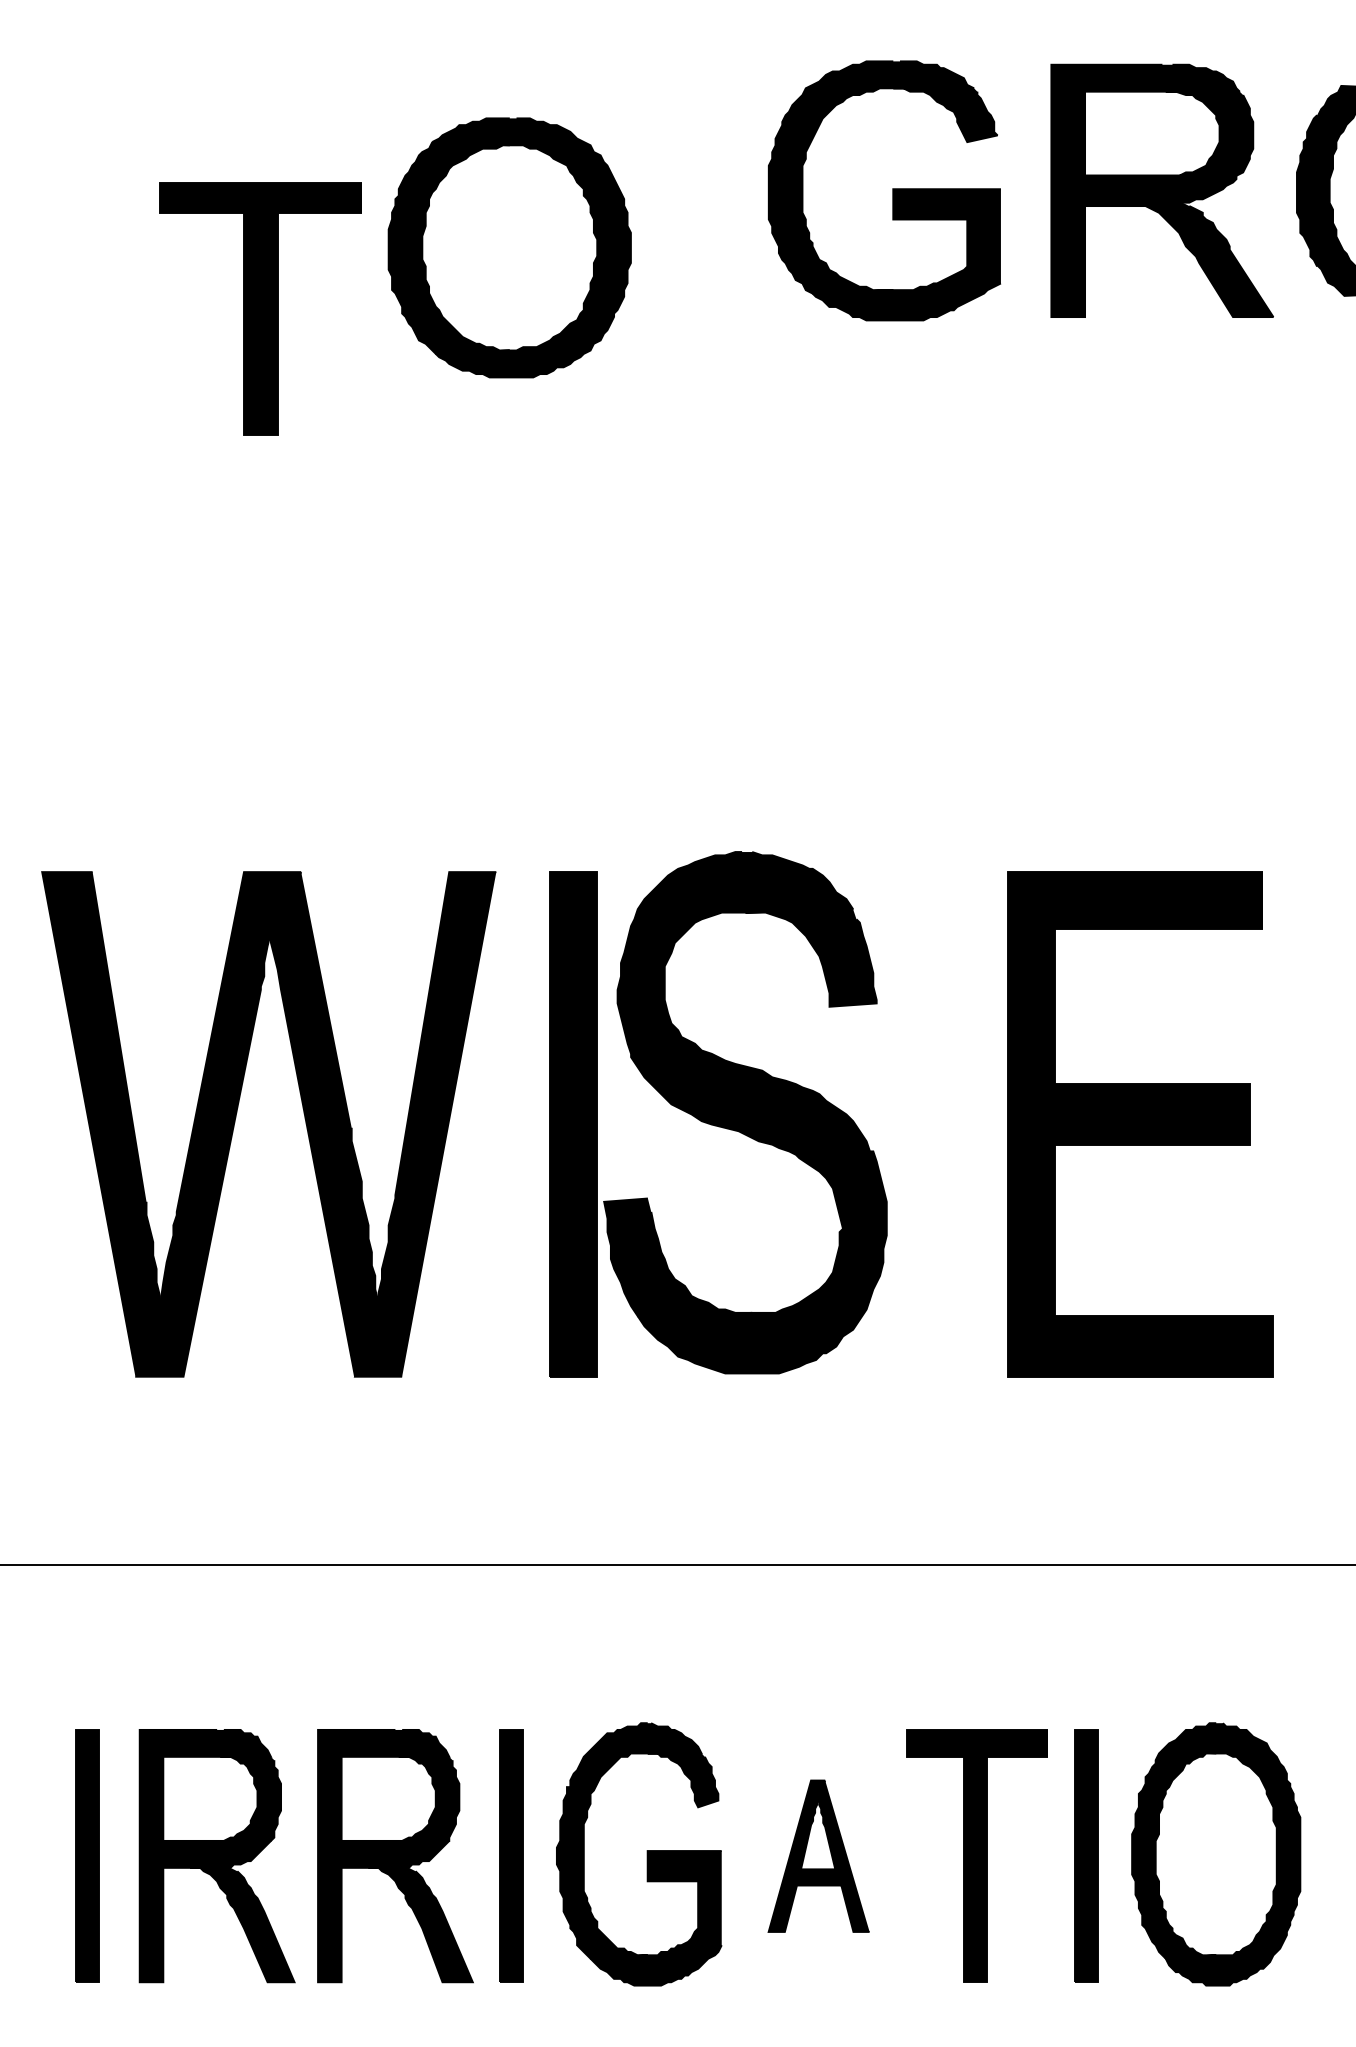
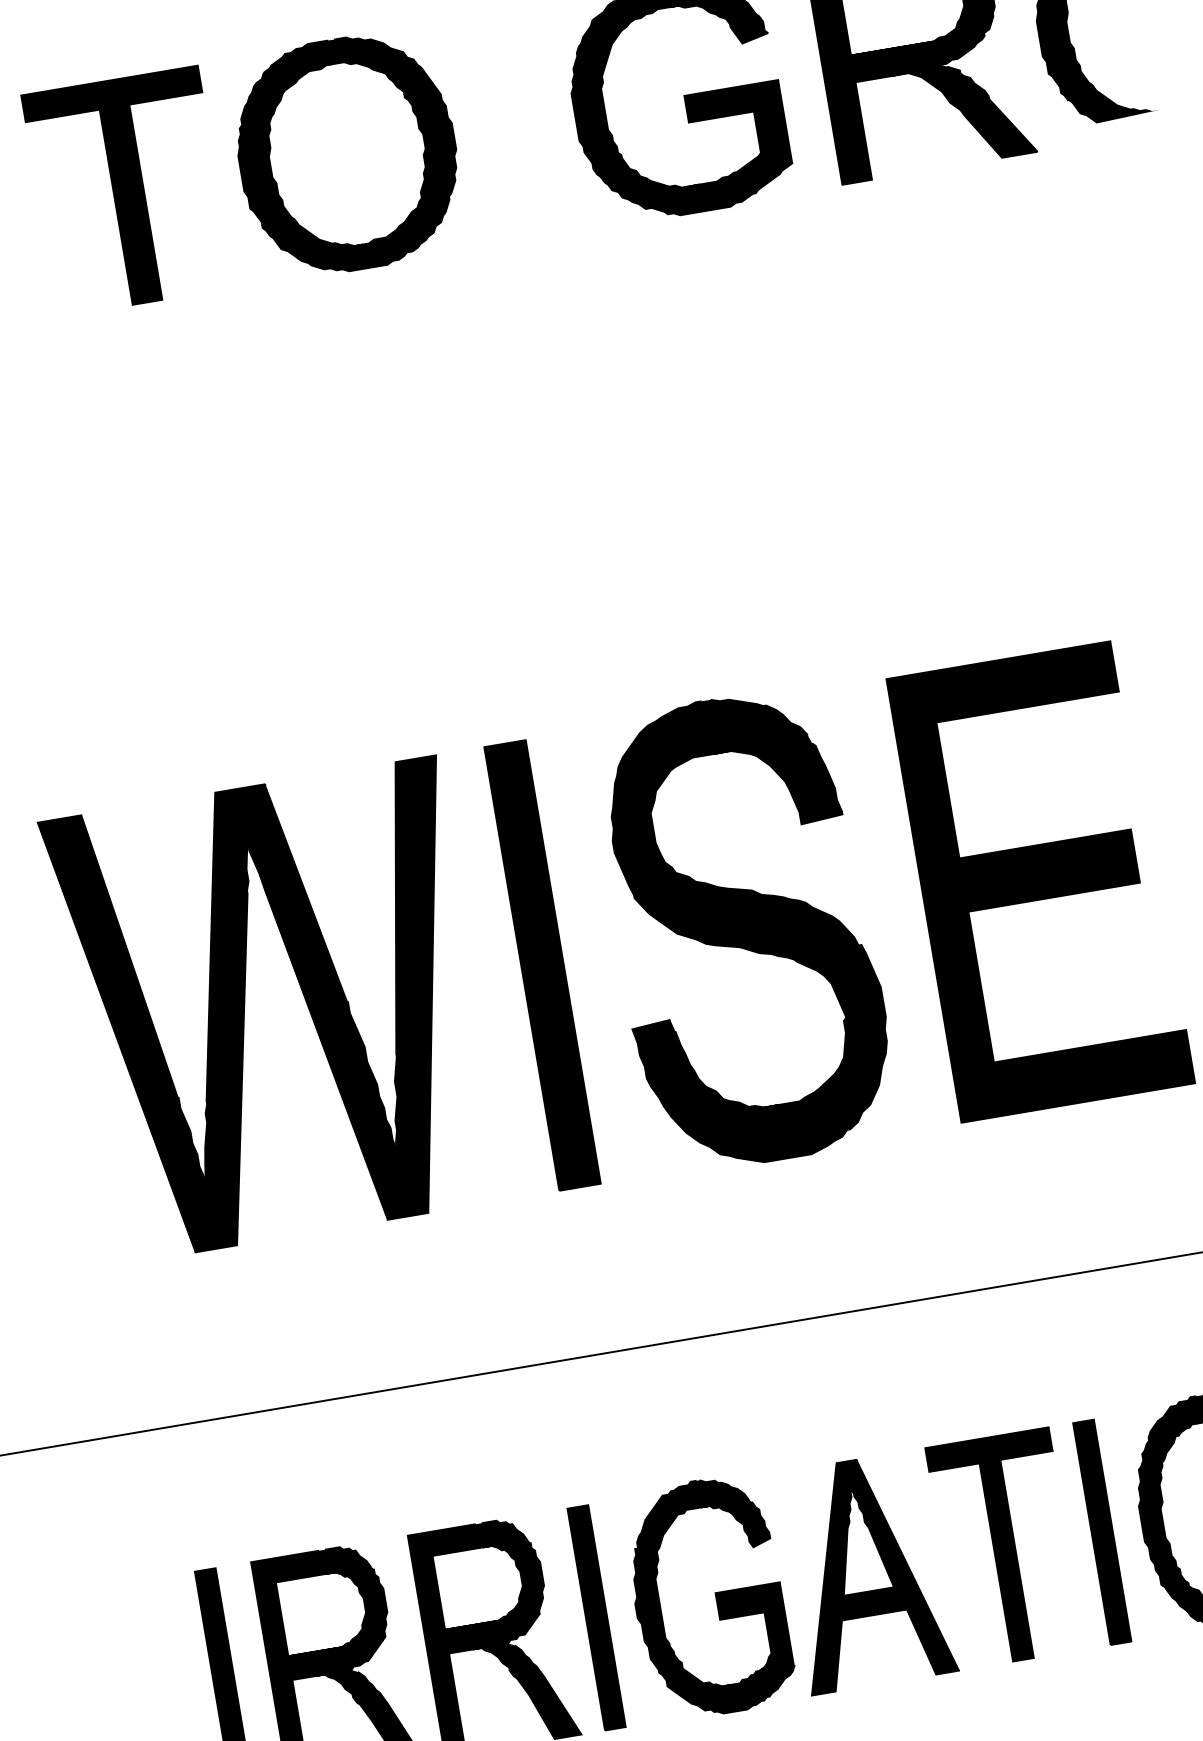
part: (509, 247) -> (347, 154), moved
part: (260, 308) -> (128, 191), moved
part: (745, 1112) -> (743, 929), moved
part: (818, 1856) -> (866, 1572), size x1.67

